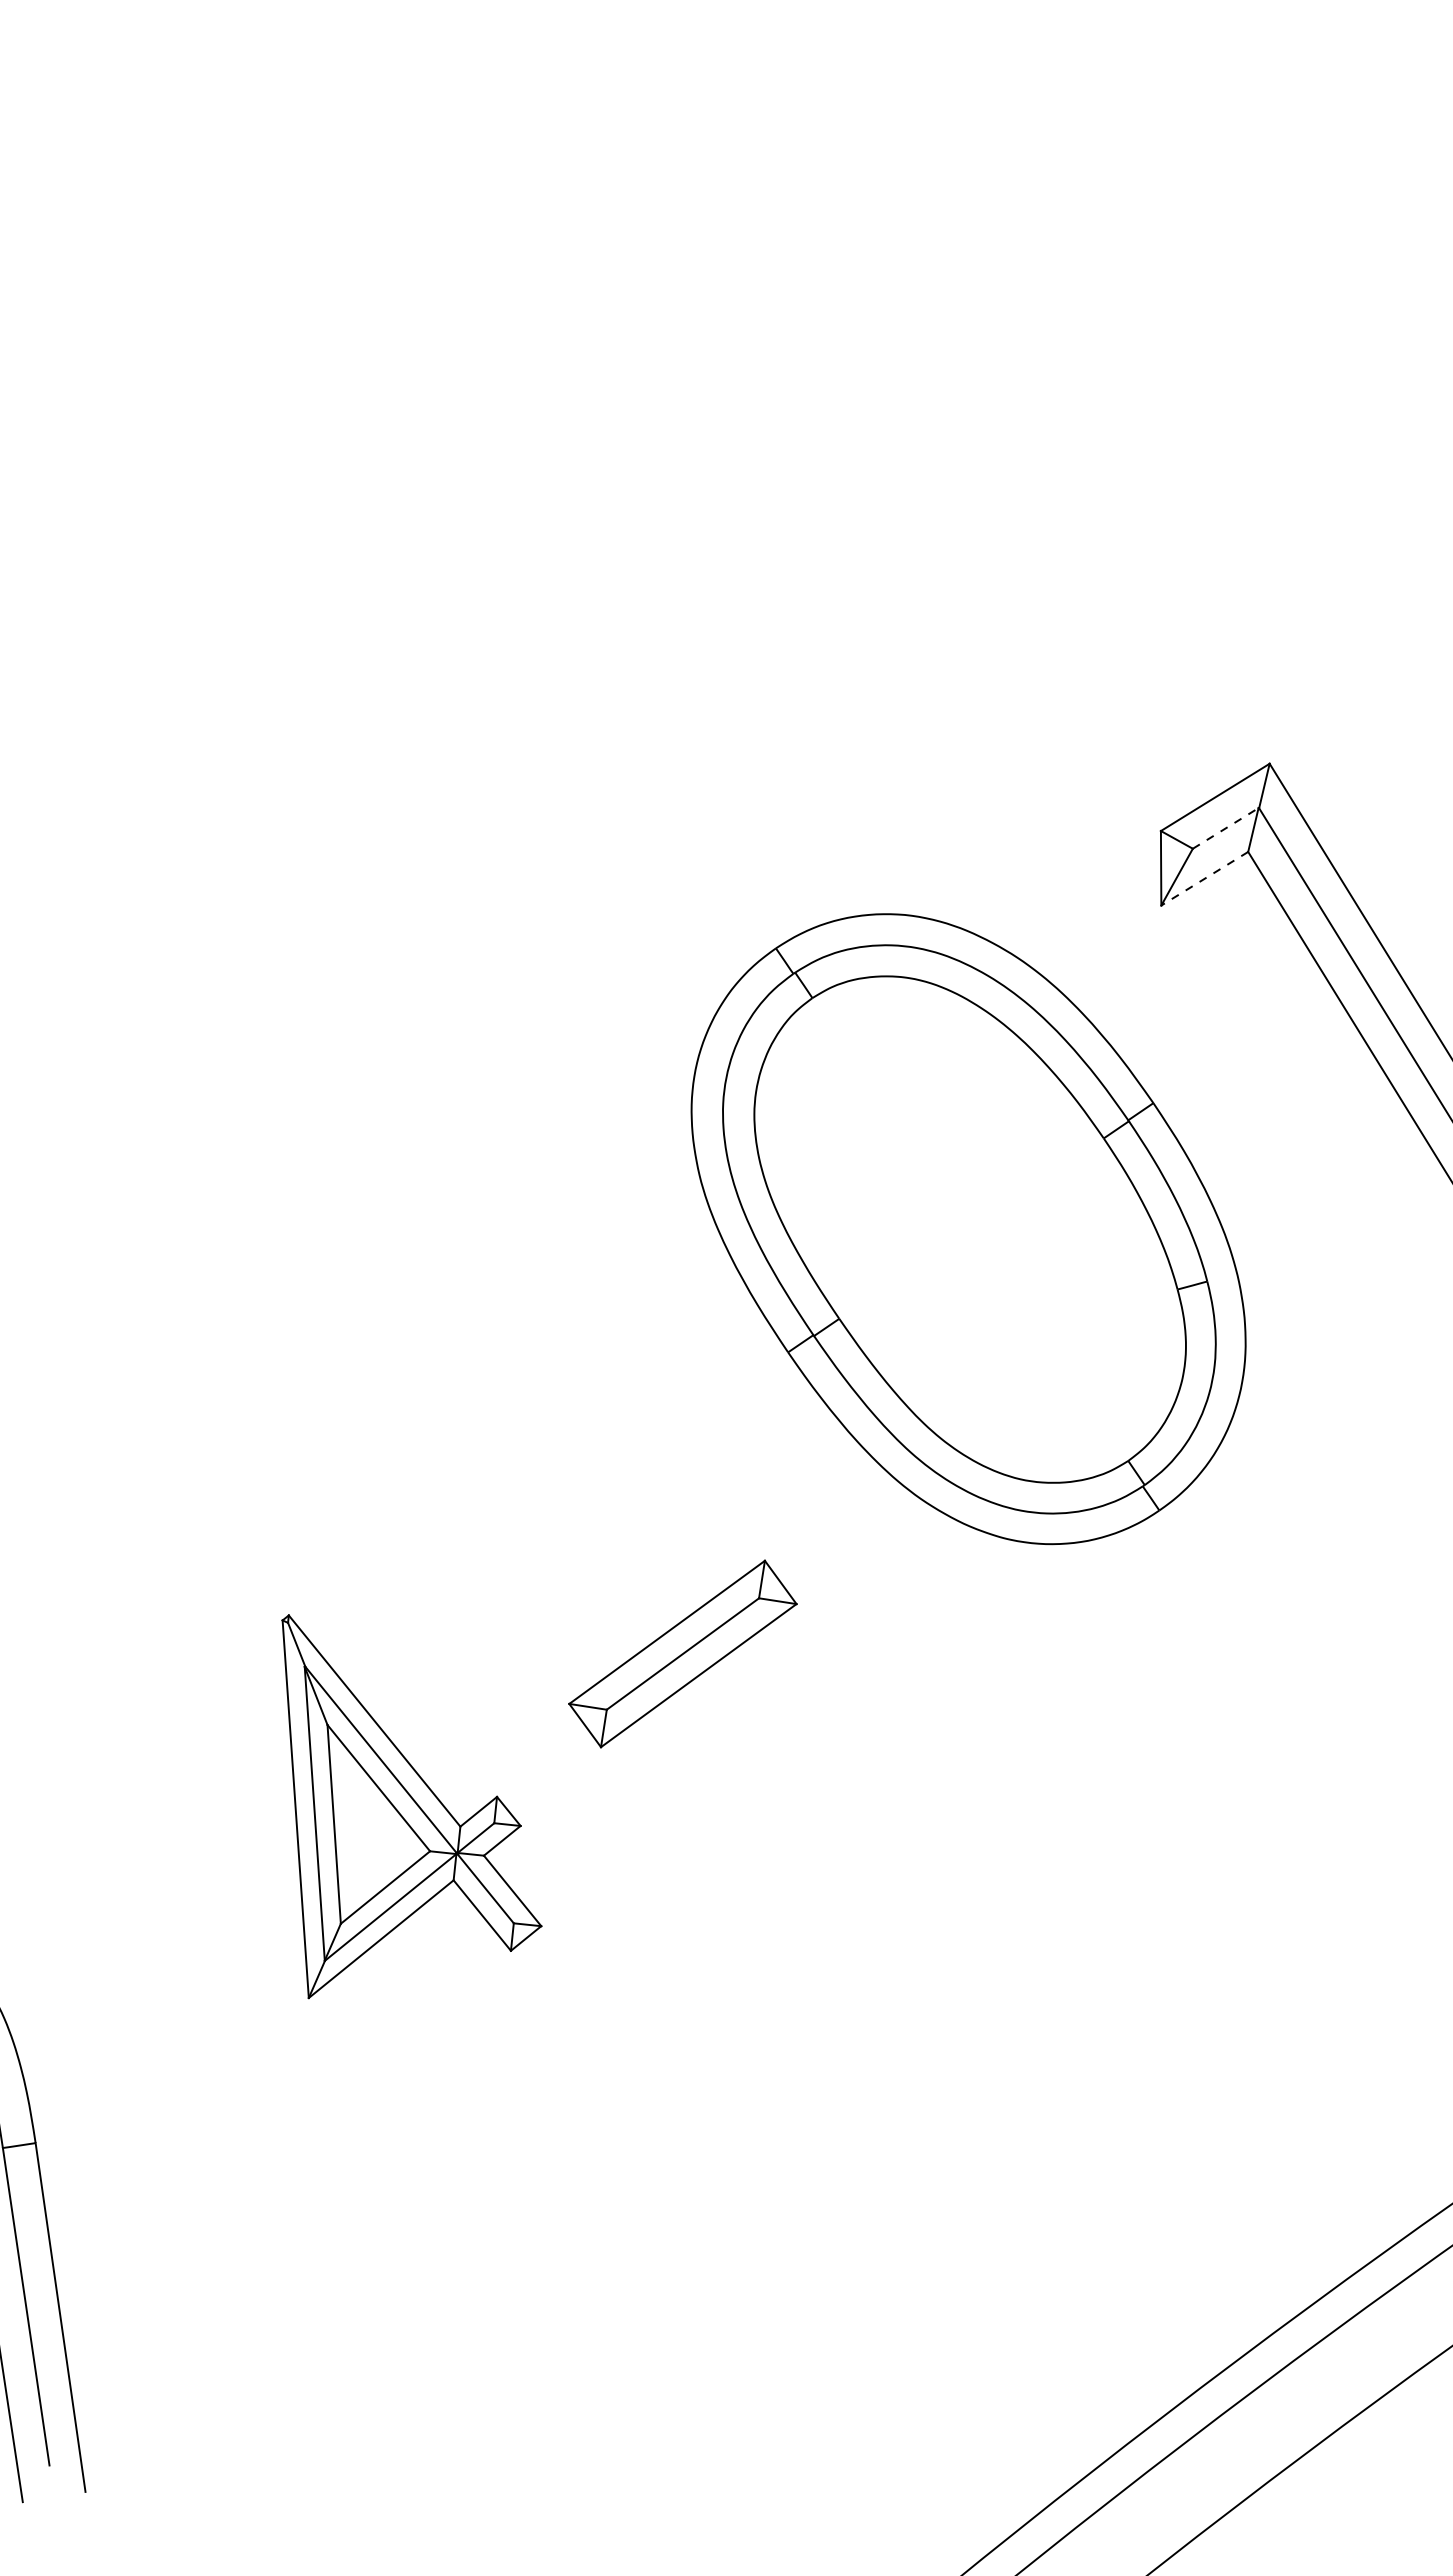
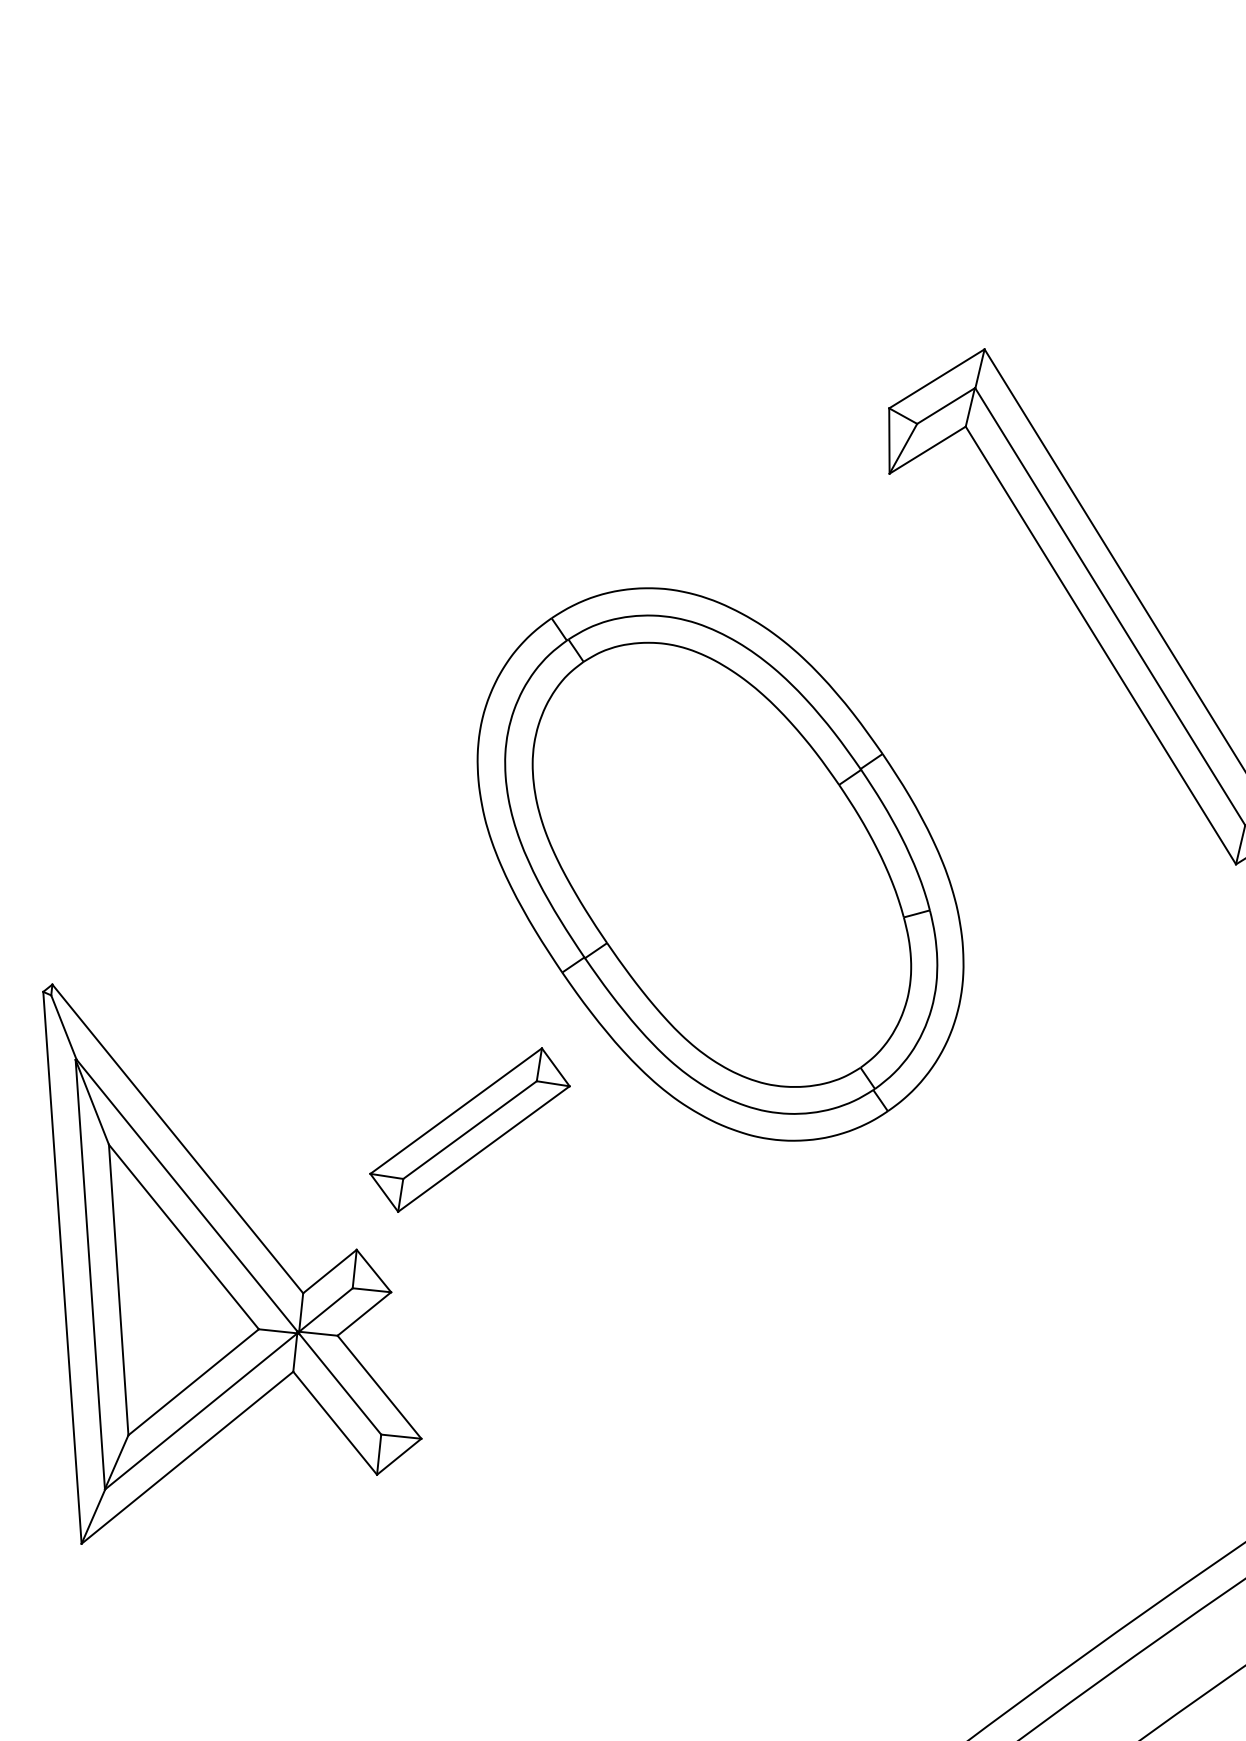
line: (1225, 828) -> (945, 406), dashed -> solid
line: (1204, 879) -> (927, 450), dashed -> solid
part: (968, 1229) -> (720, 864), moved
part: (411, 1806) -> (231, 1263), size x1.67

